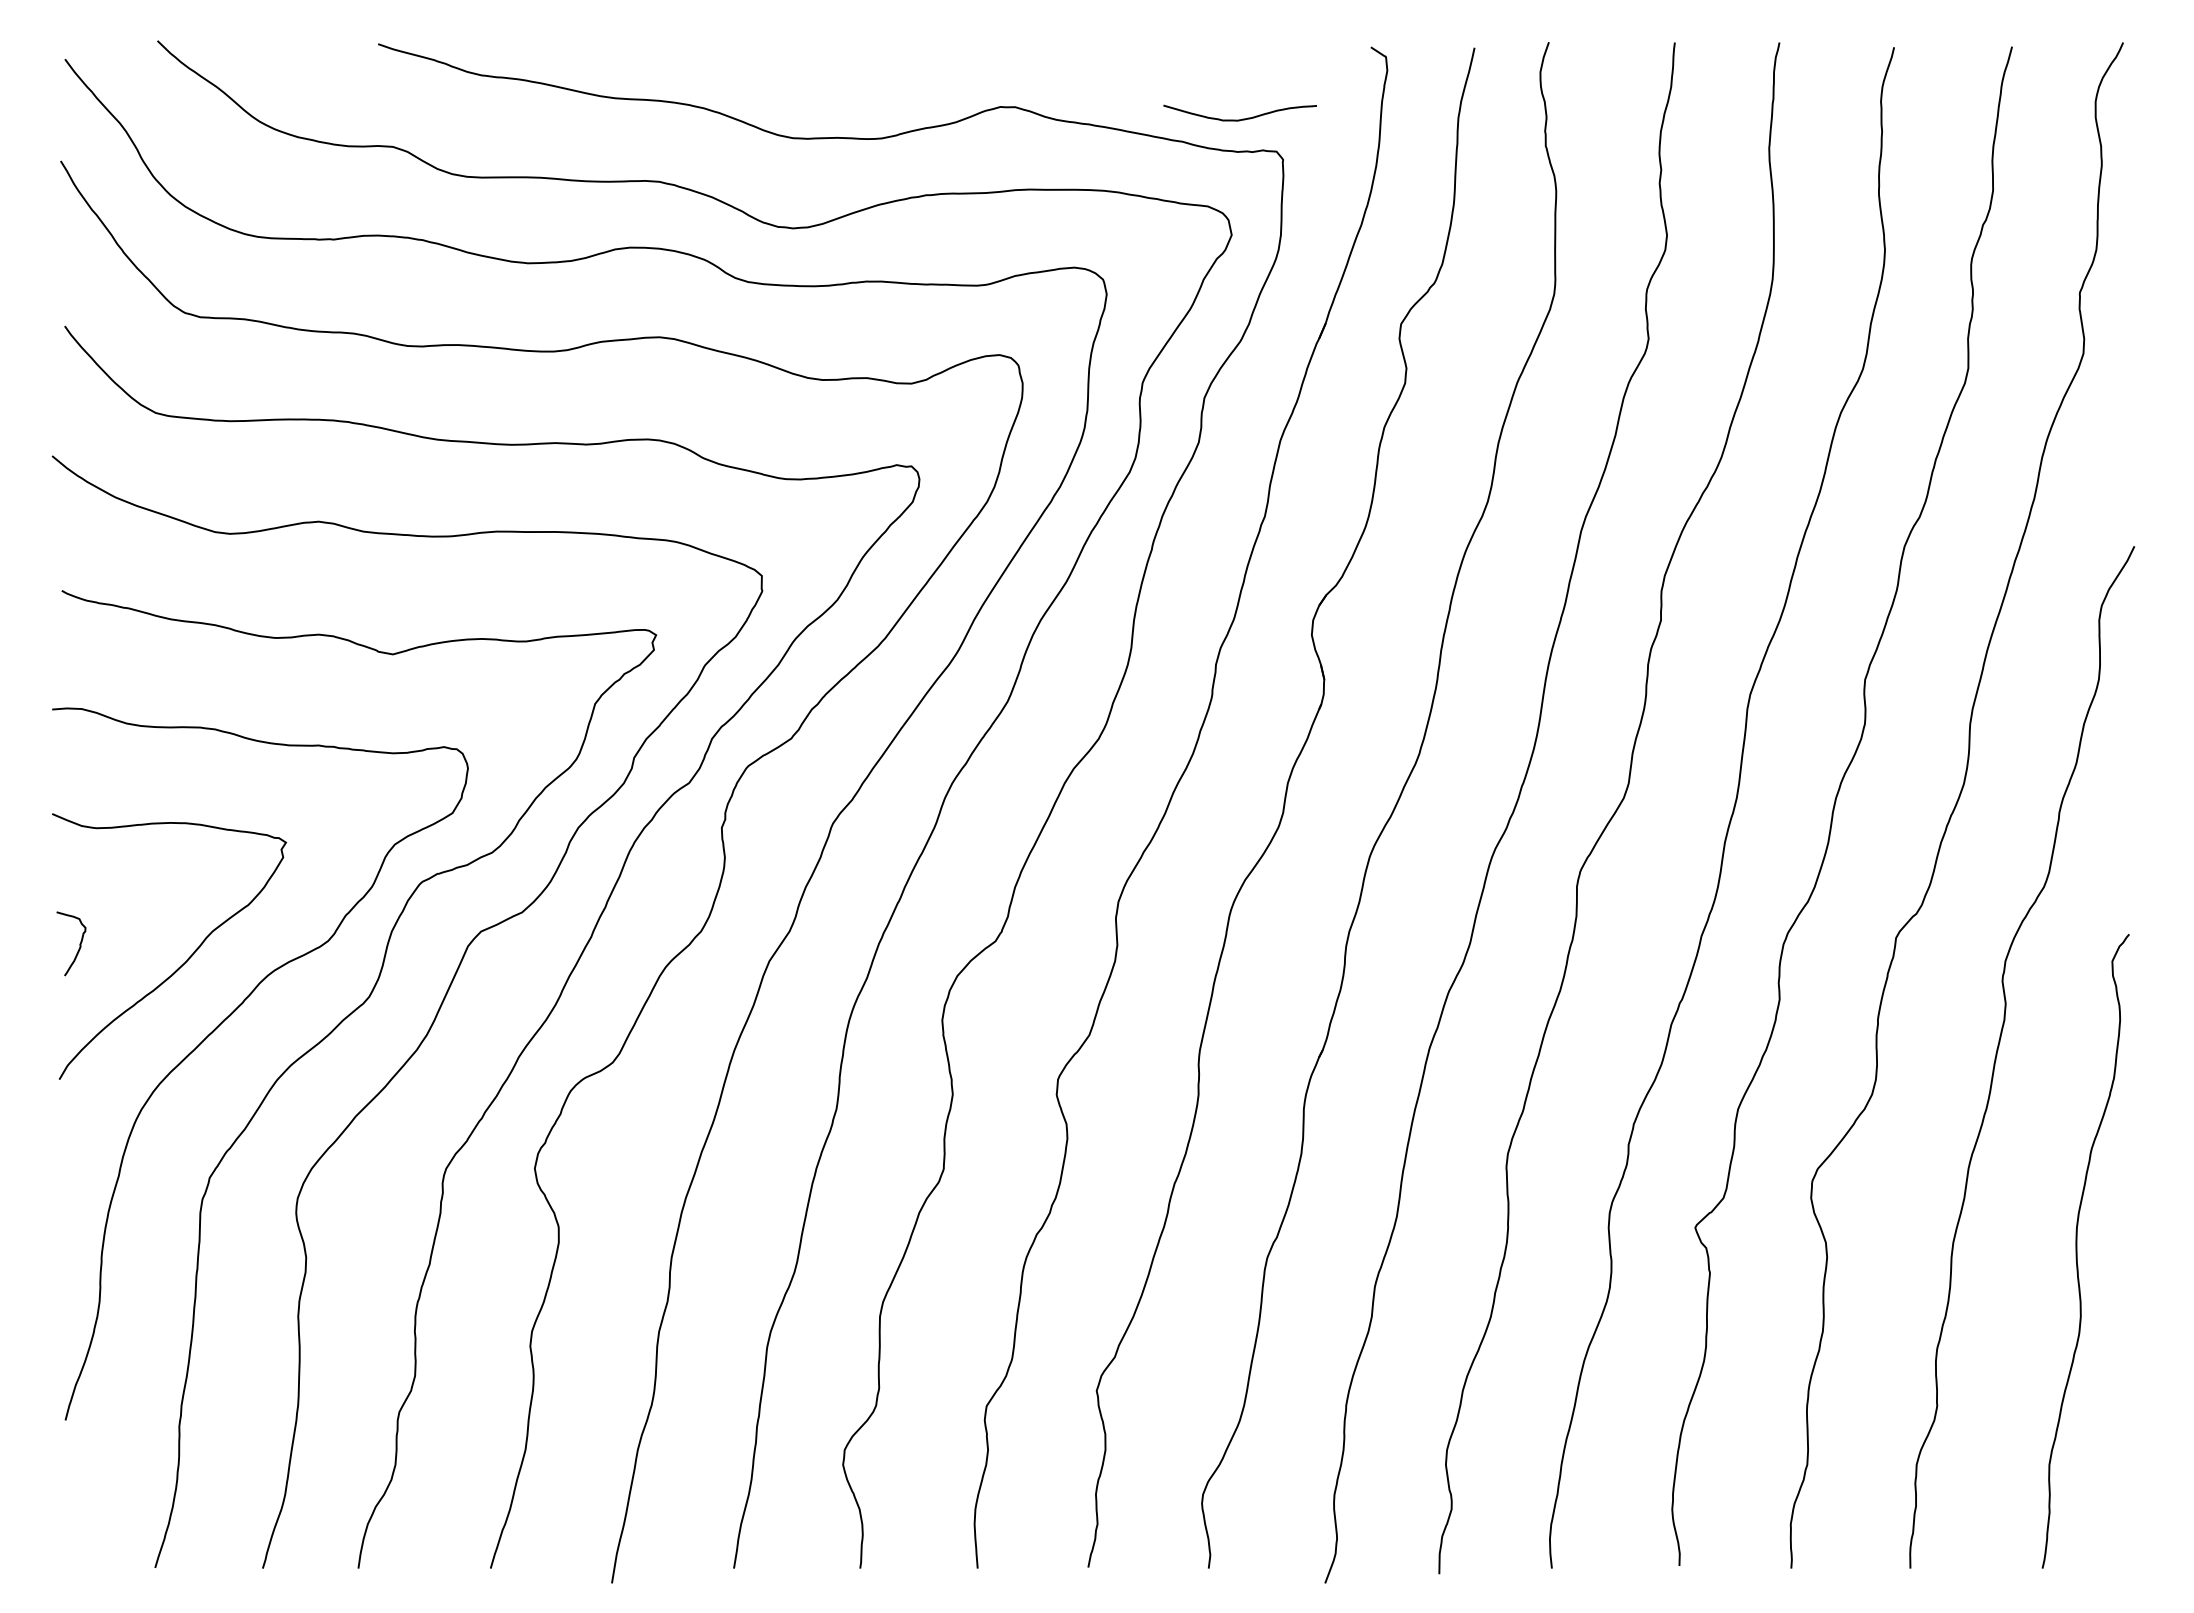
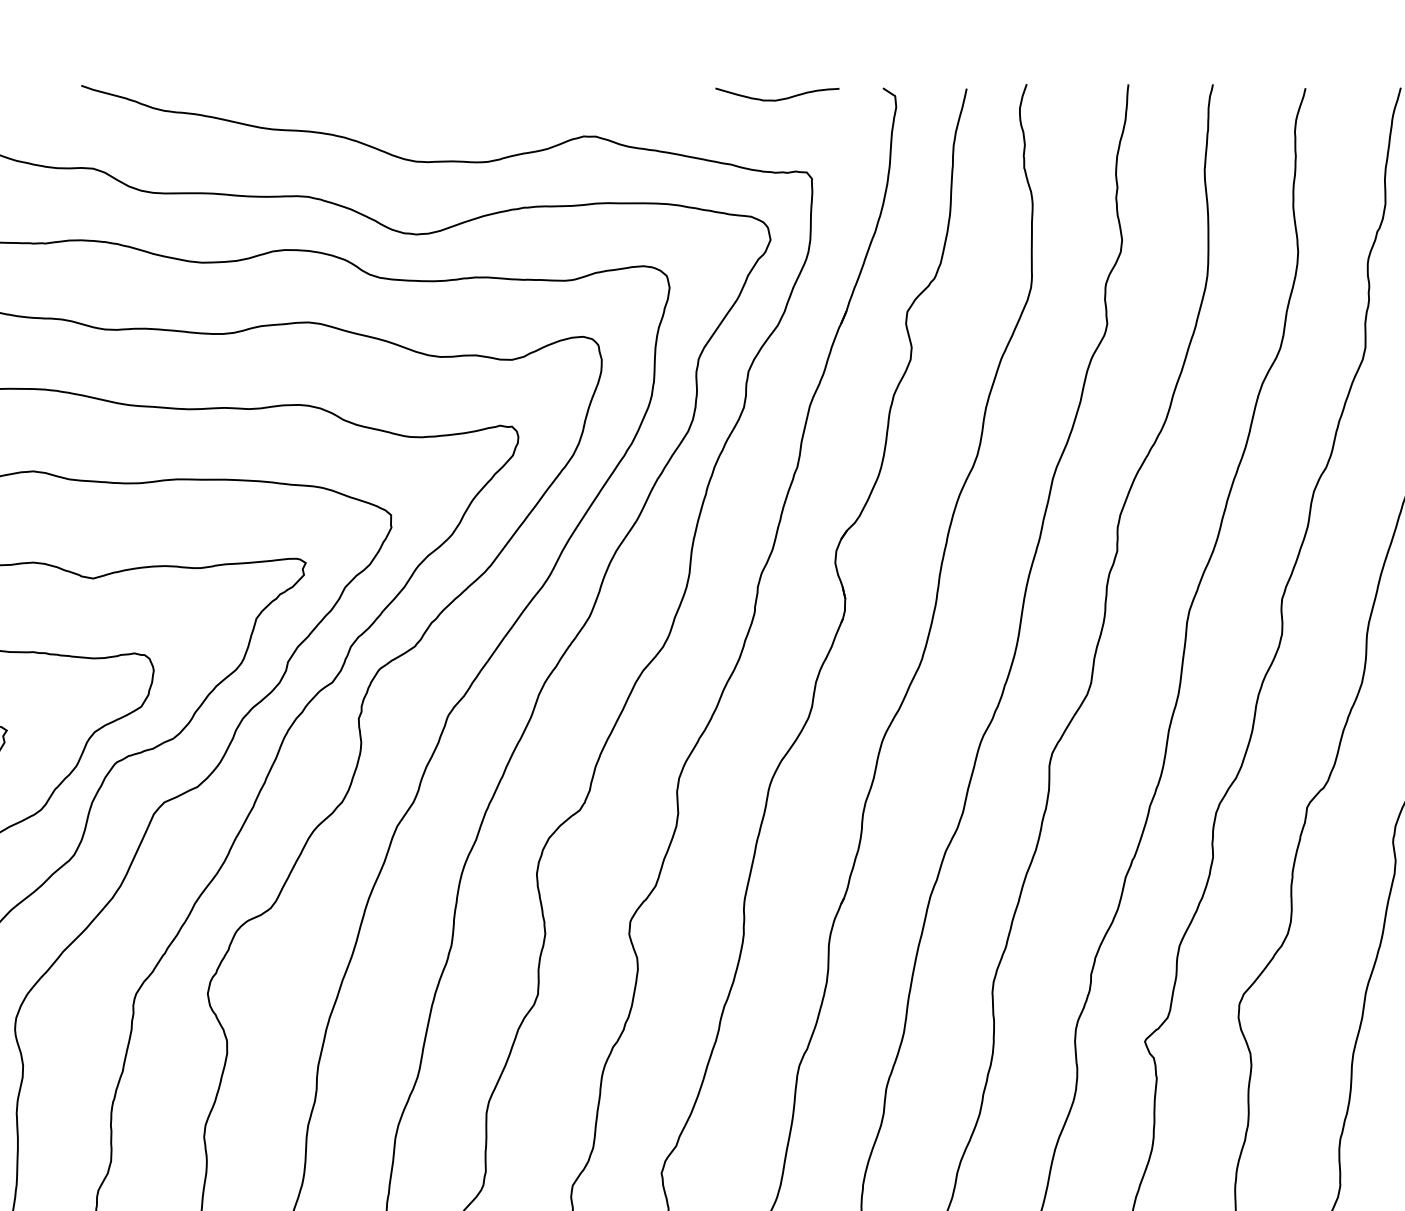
curve: (1242, 118) -> (779, 98), moved

